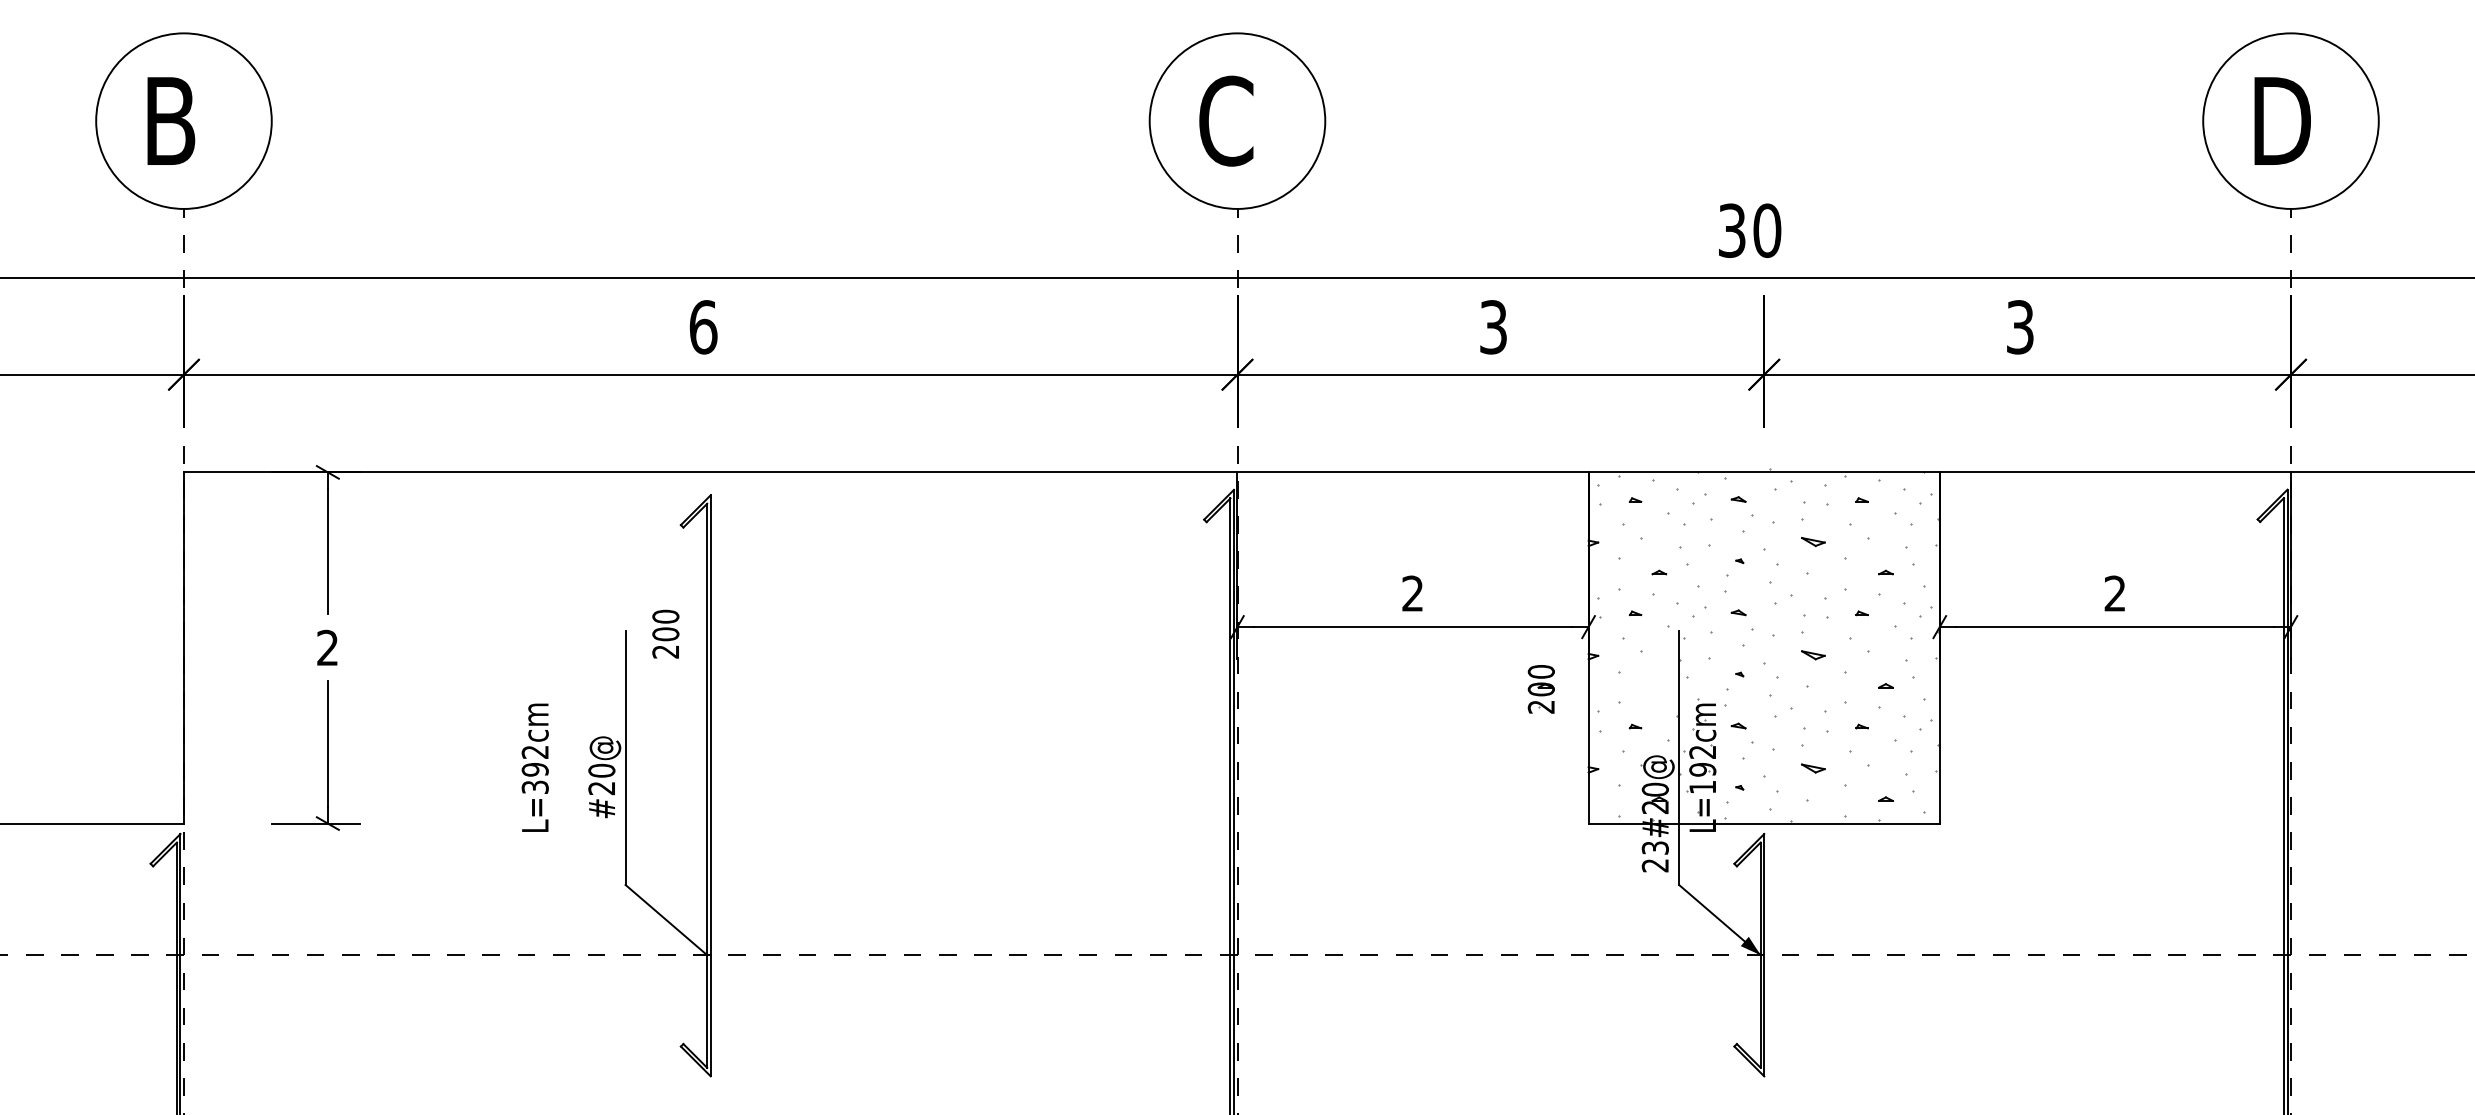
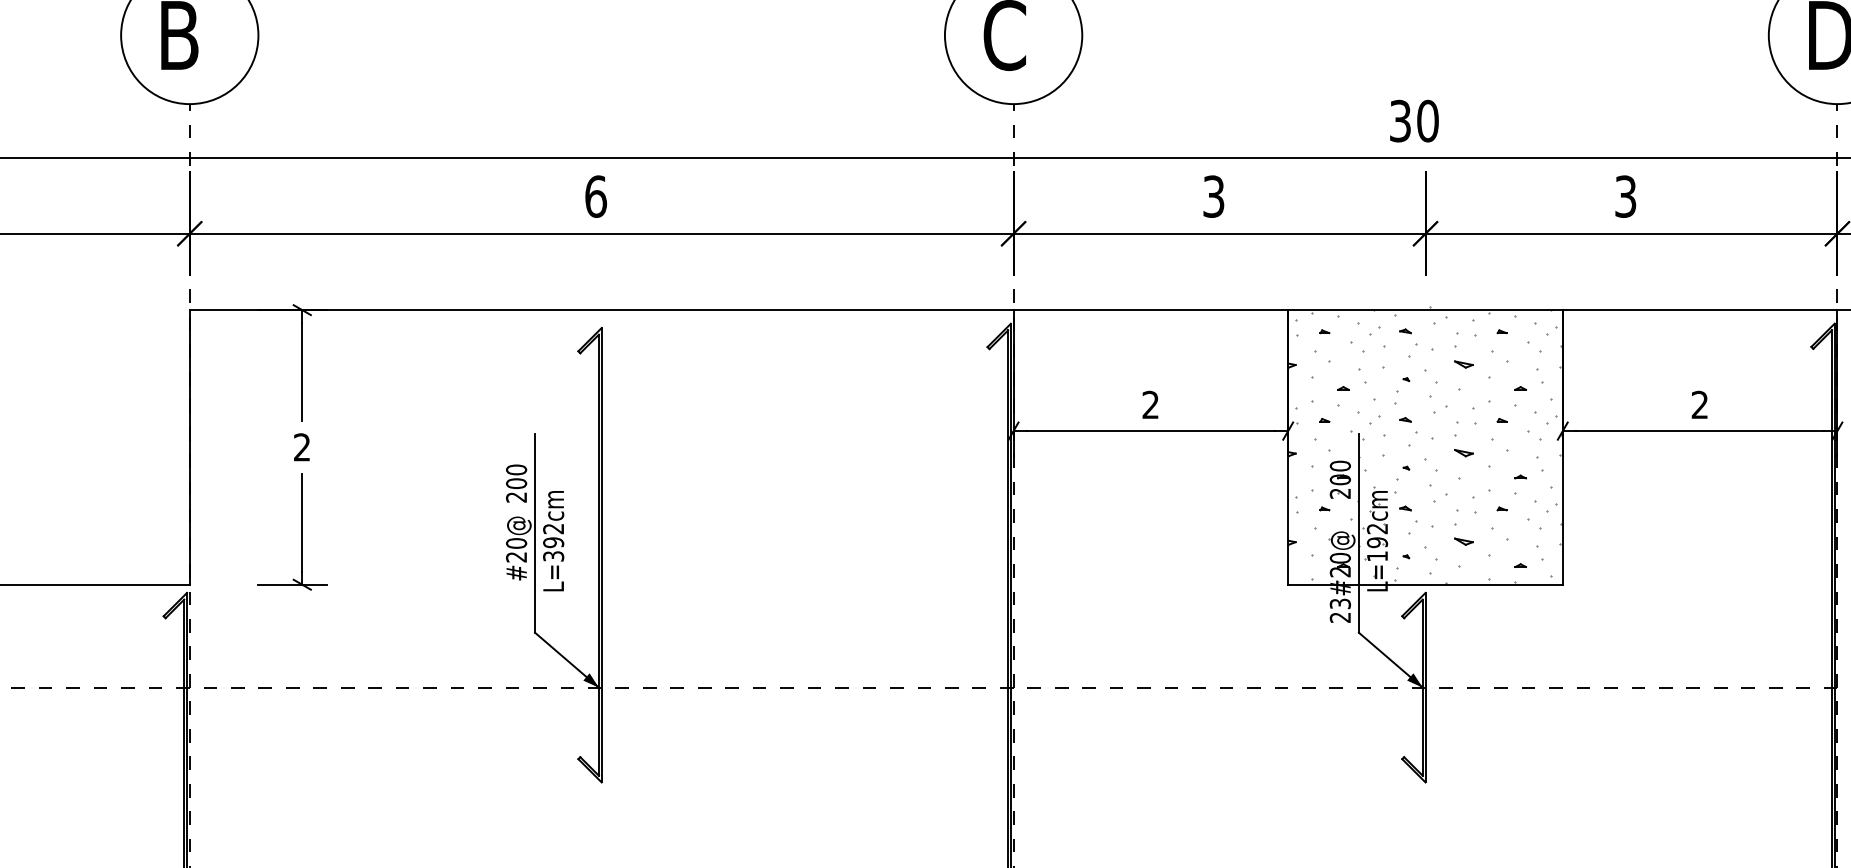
text: (665, 633) -> (516, 483), moved
part: (1540, 689) -> (1339, 479), moved
text: (534, 767) -> (553, 540), moved
fill: (697, 945) -> (591, 680), added

